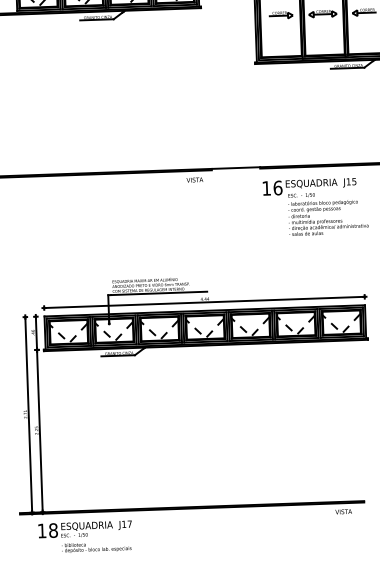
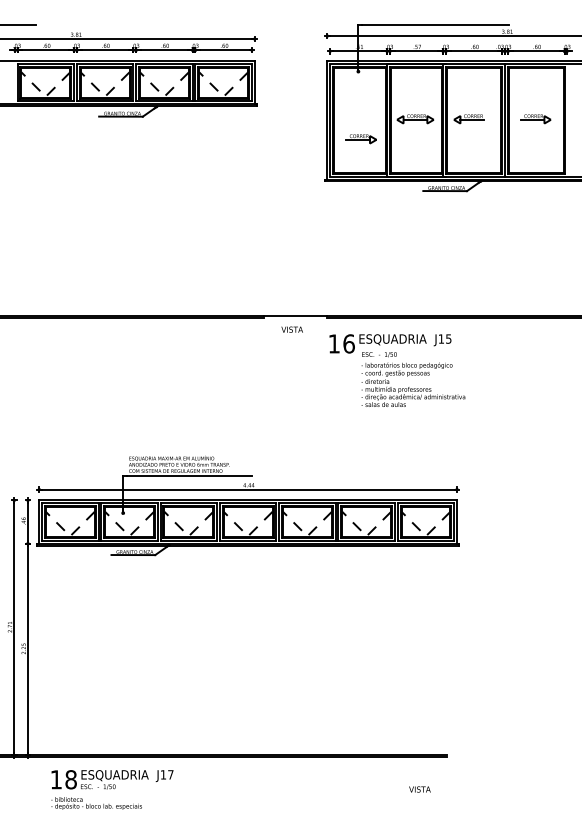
part: (280, 15) -> (360, 139), moved
text: (194, 179) -> (291, 329), moved
text: (343, 511) -> (419, 789), moved
text: (85, 529) -> (112, 779), moved

